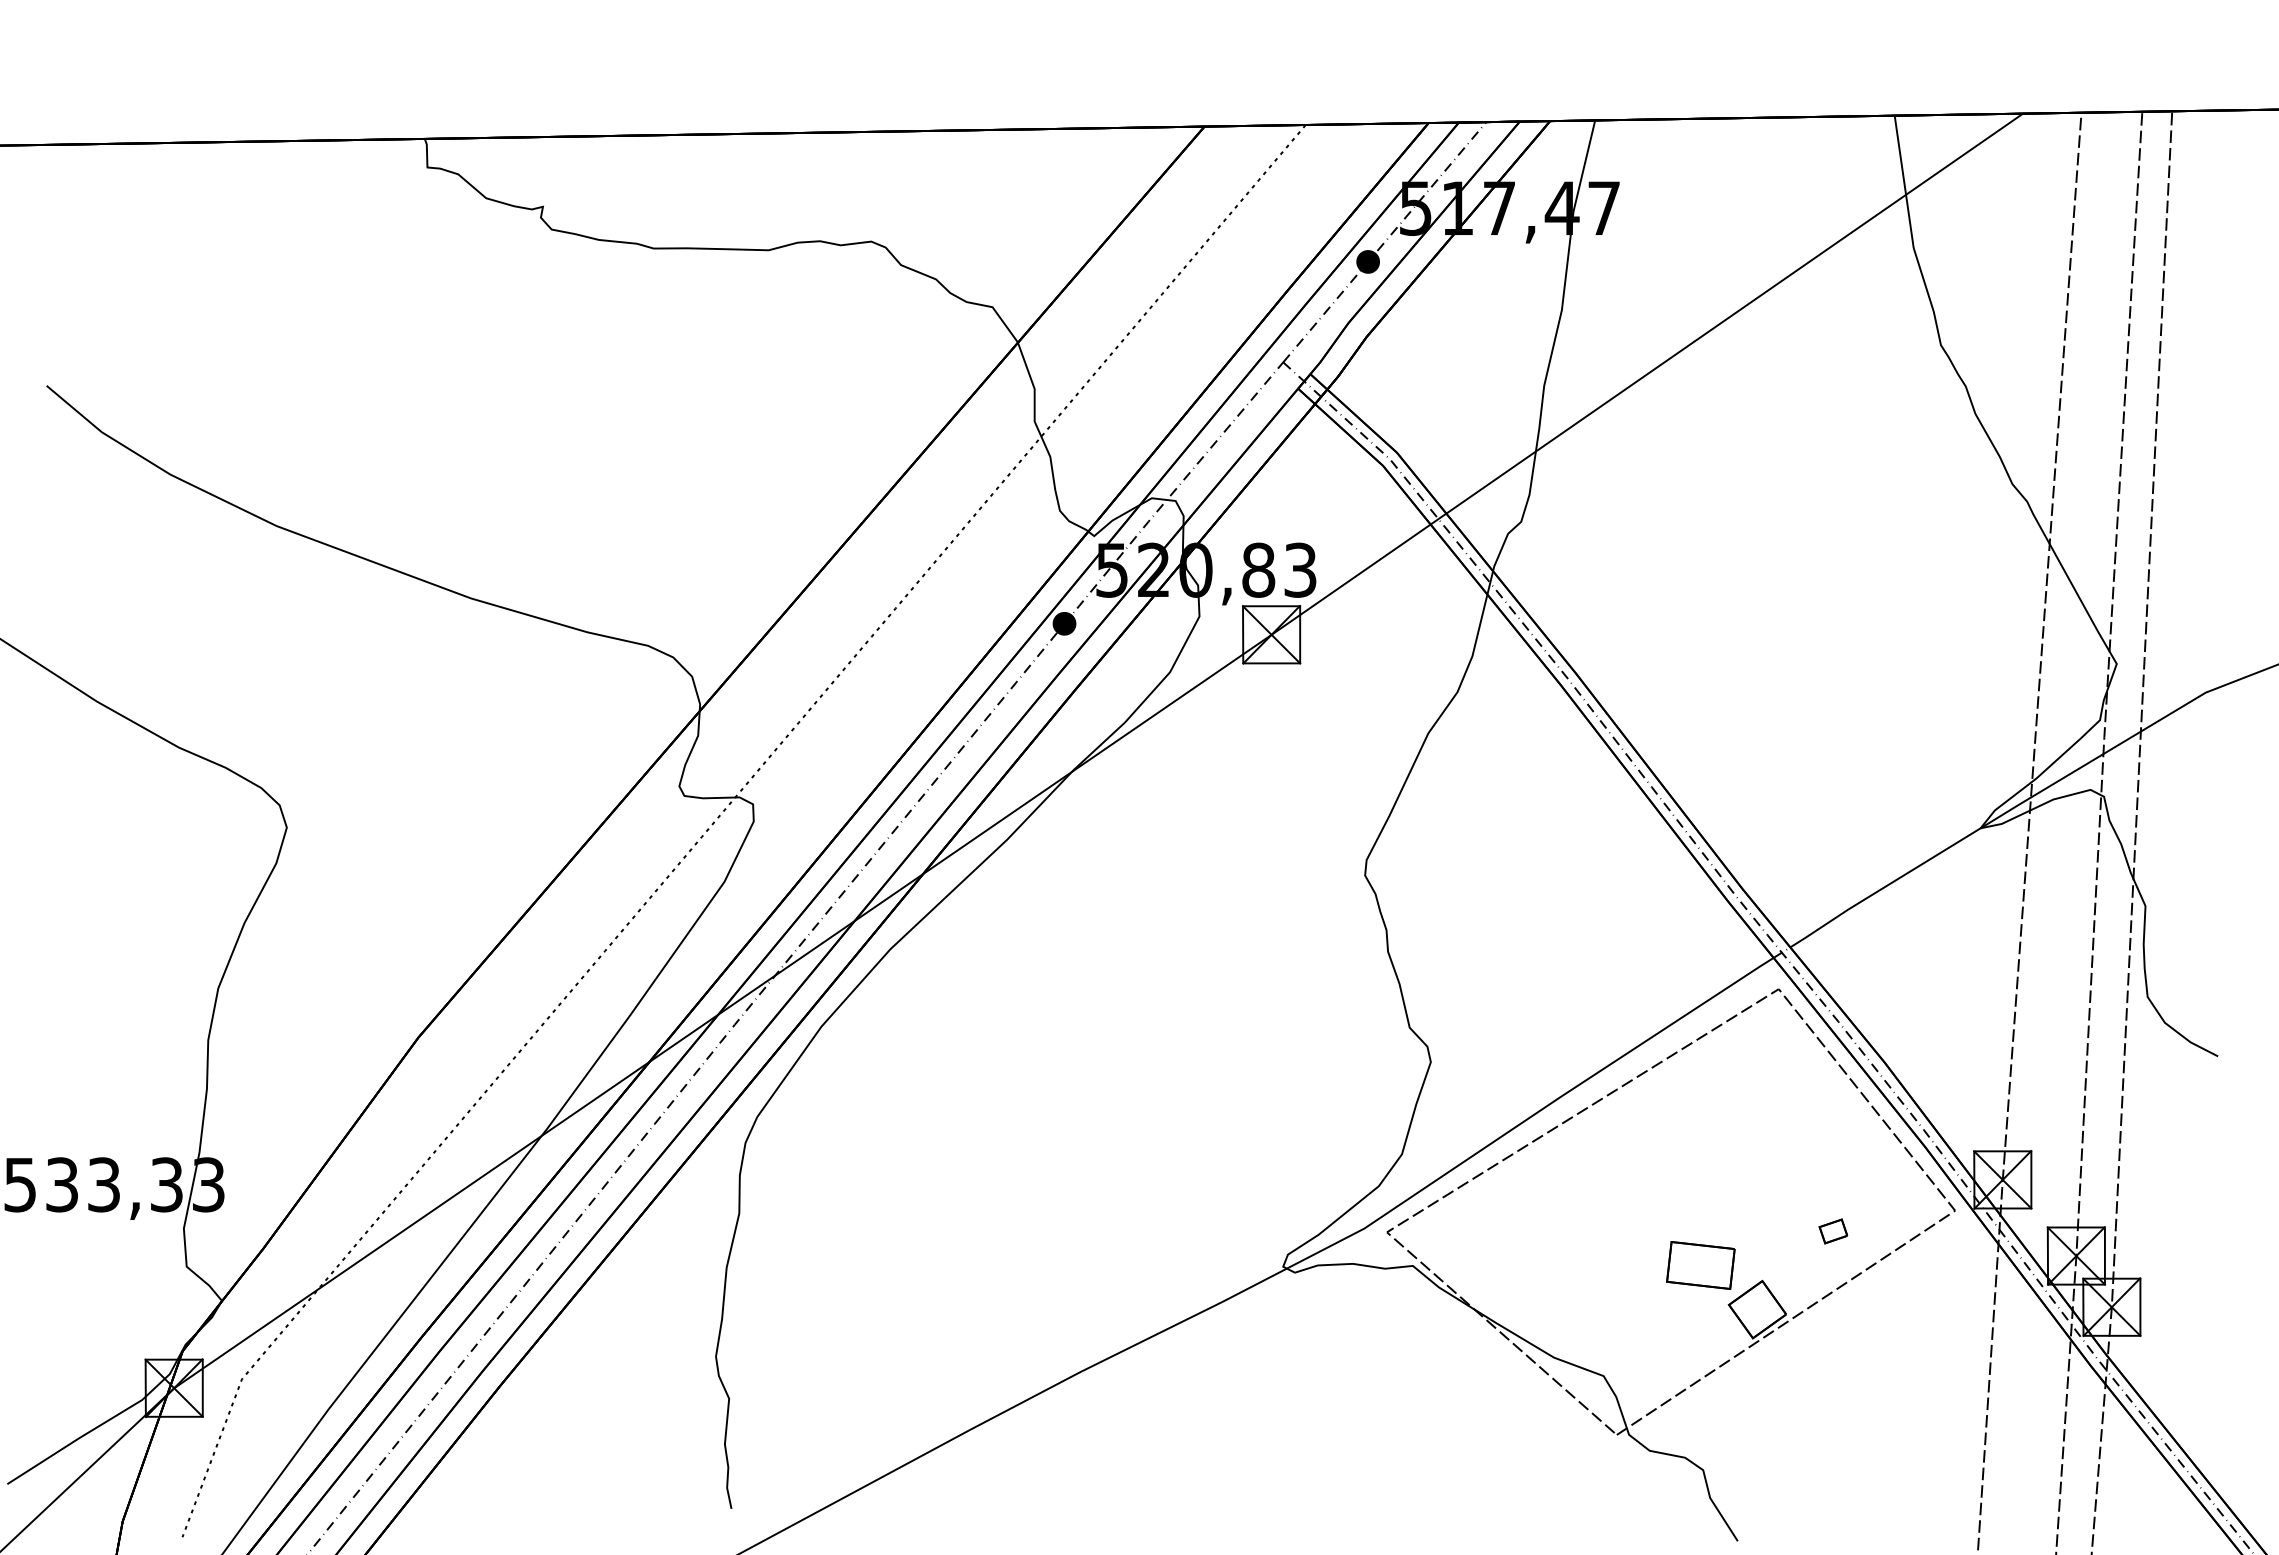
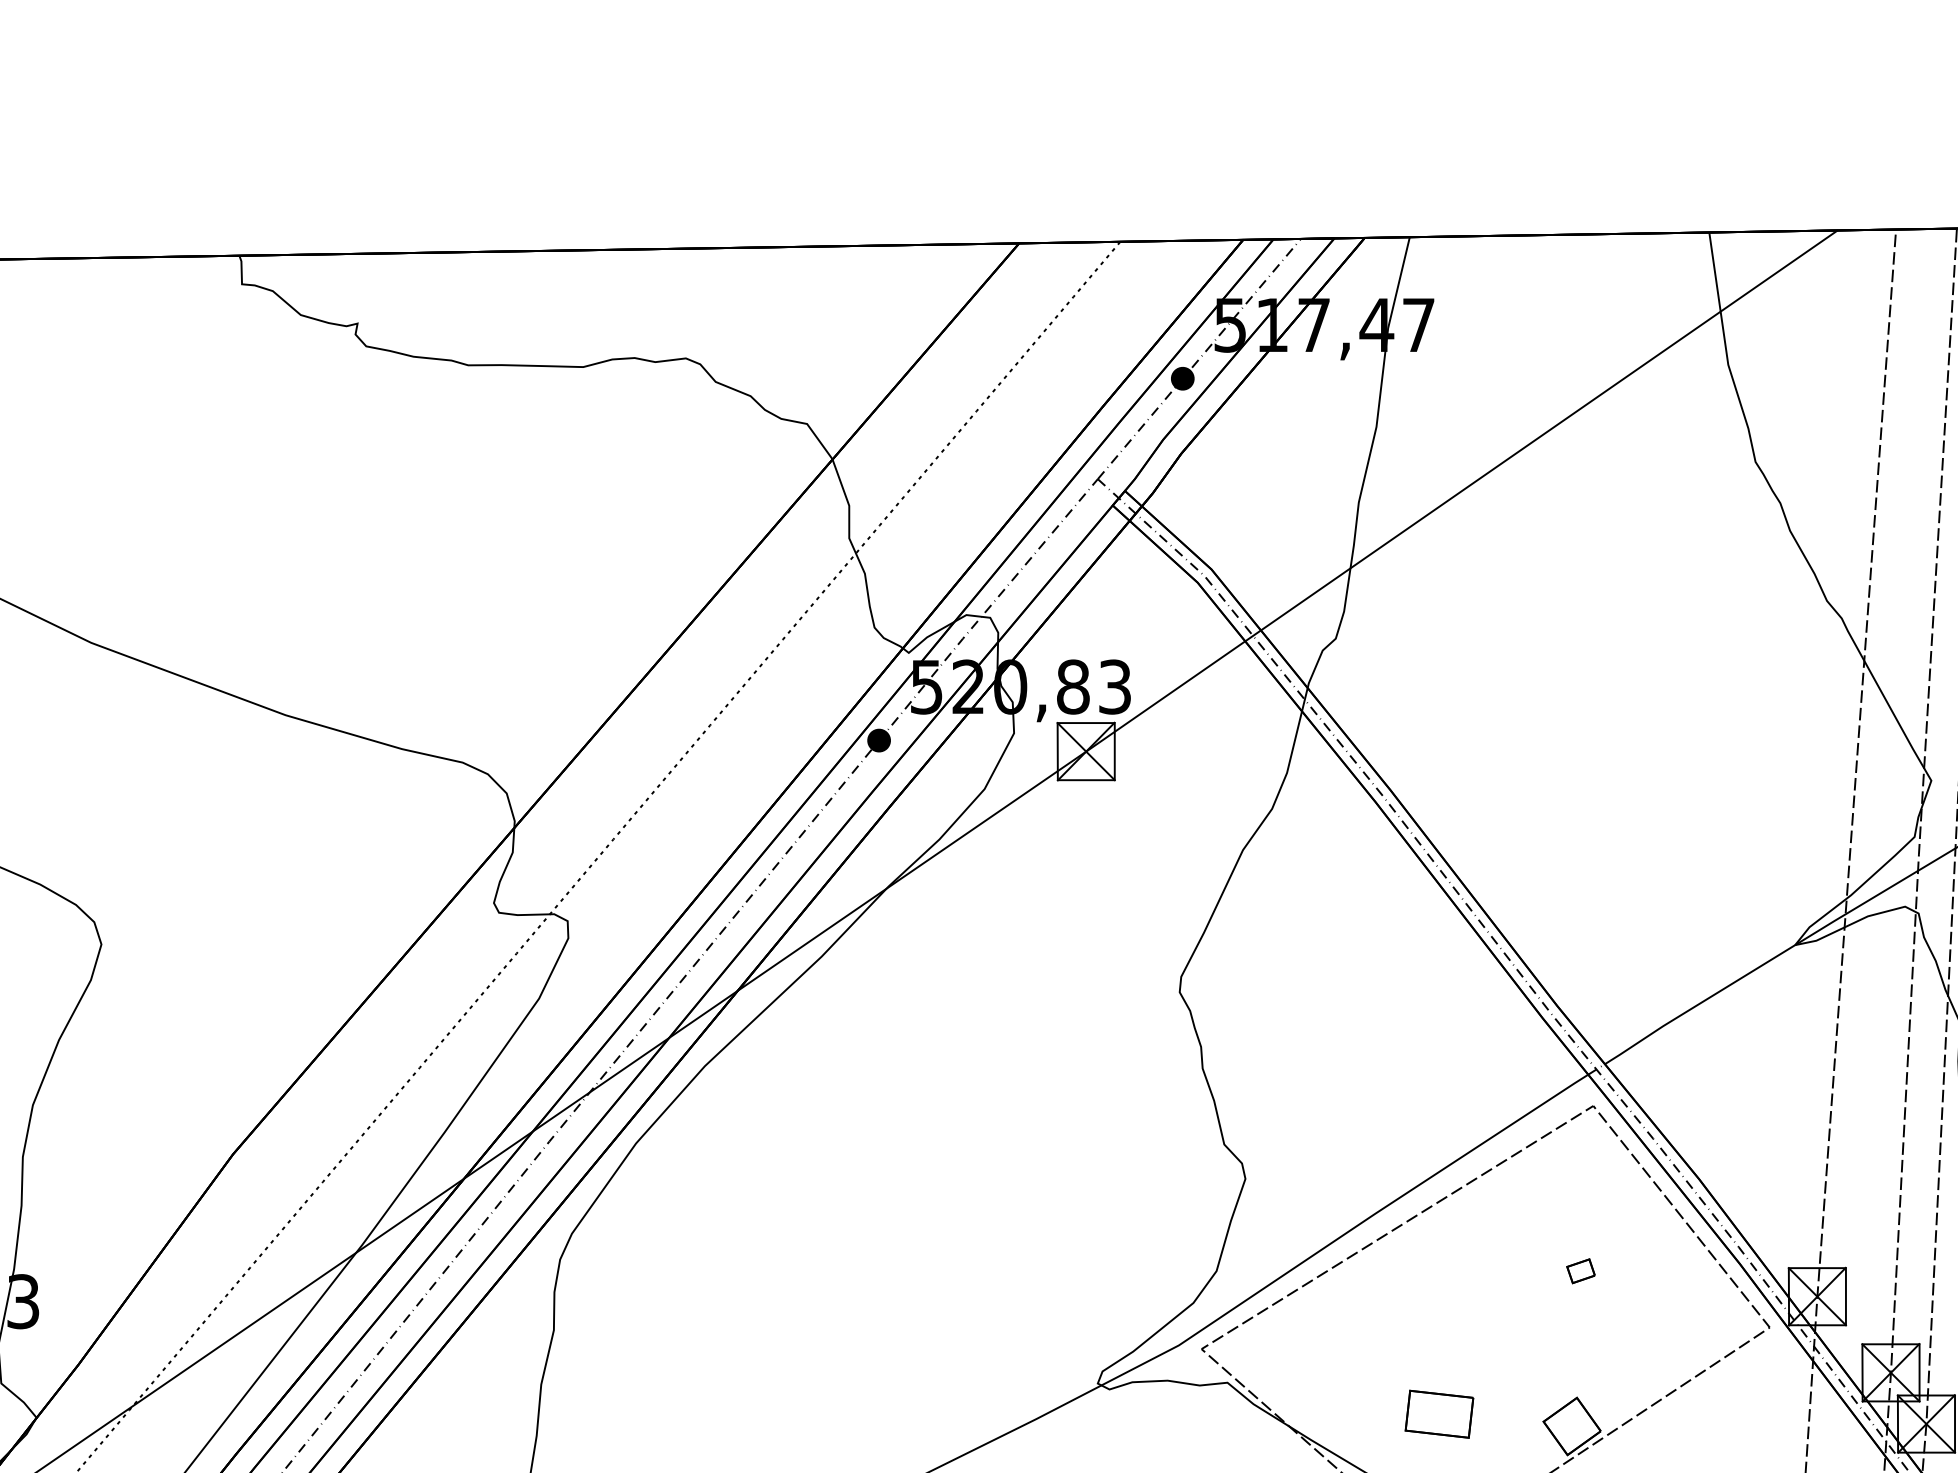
part: (1833, 1231) -> (1581, 1271), moved
part: (1700, 1265) -> (1439, 1414), moved

